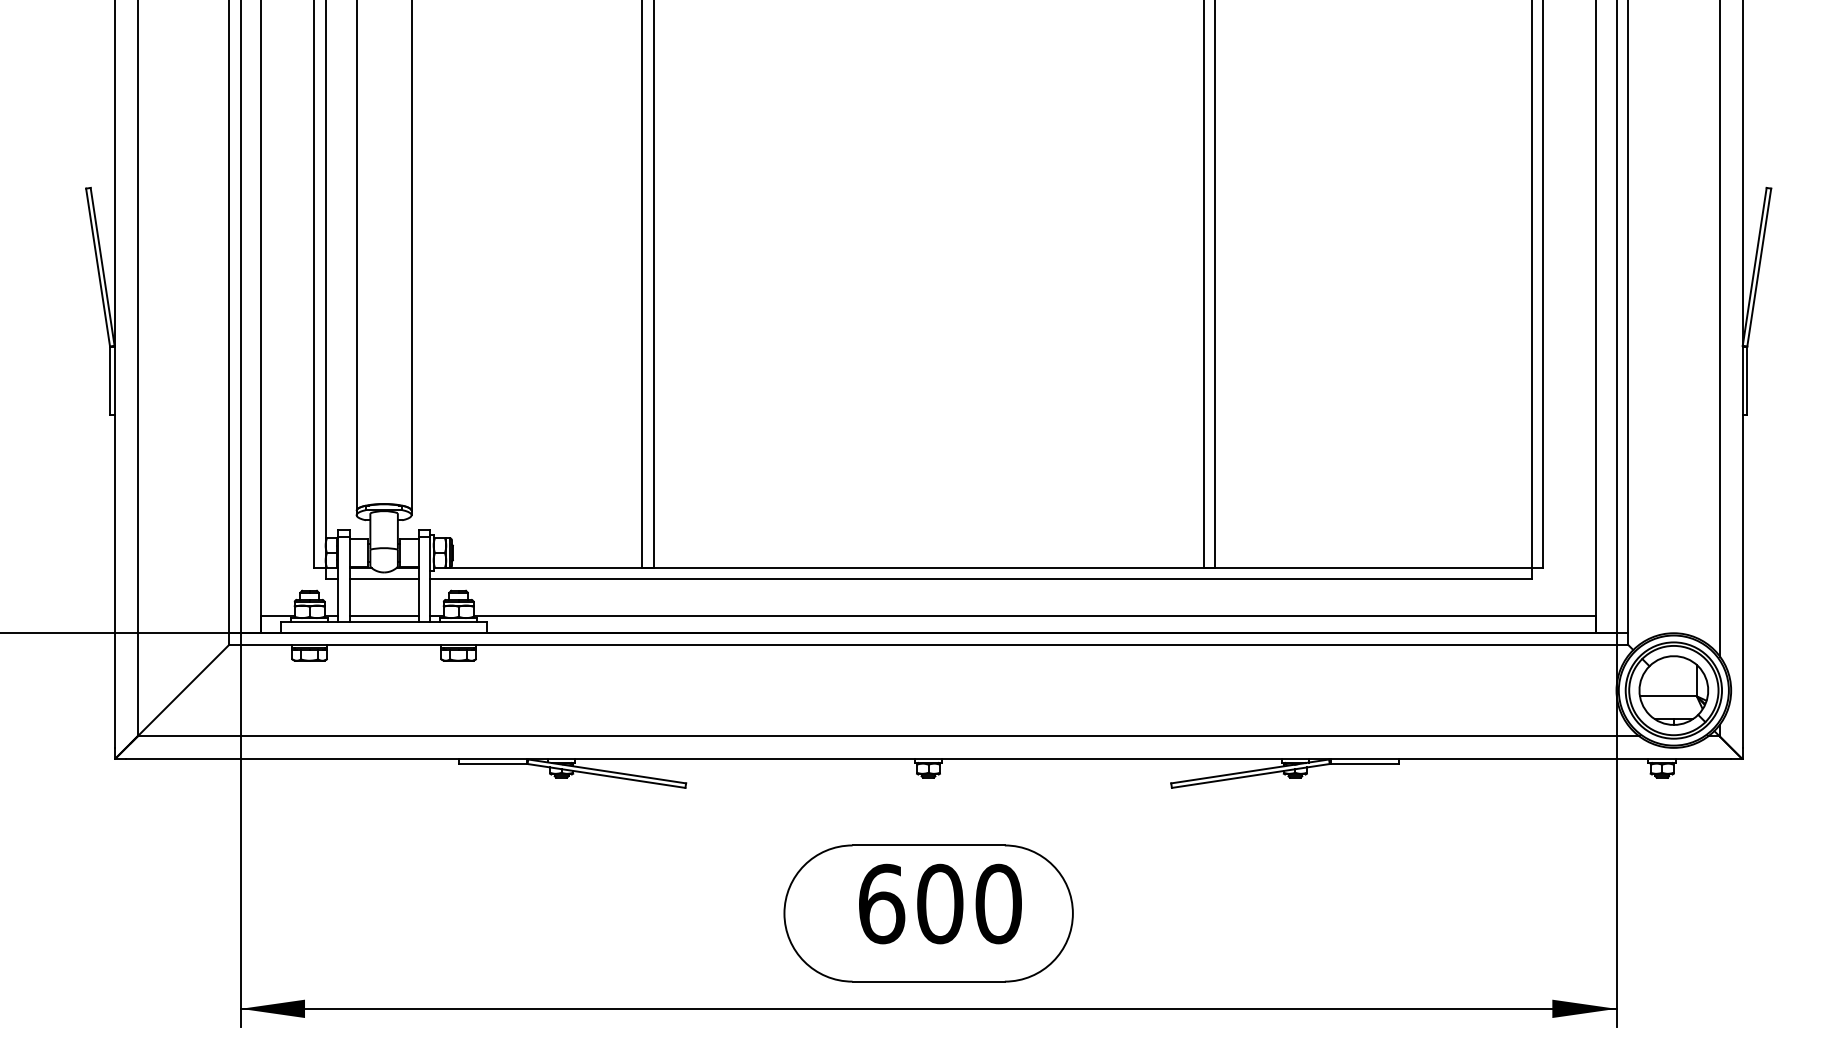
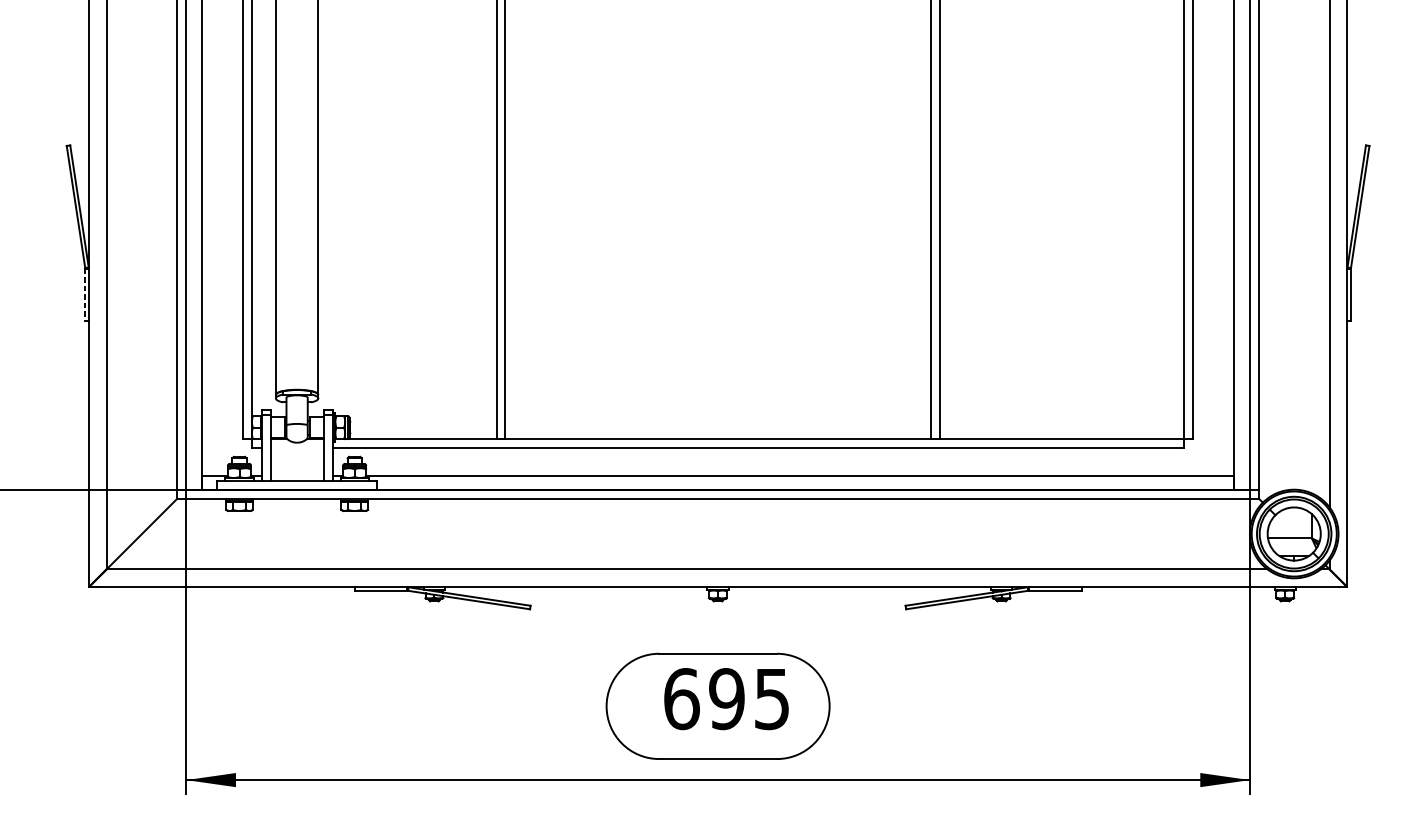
line: (110, 381) -> (85, 295), solid -> dashed
line: (383, 579) -> (296, 448), removed
line: (383, 616) -> (296, 476), removed
text: (968, 903) -> (748, 698), 600 -> 695

